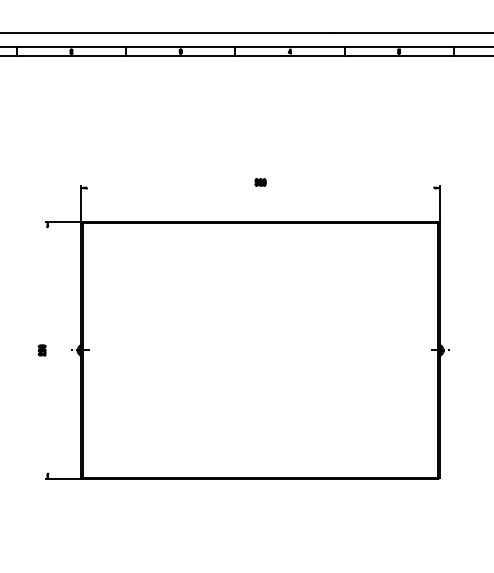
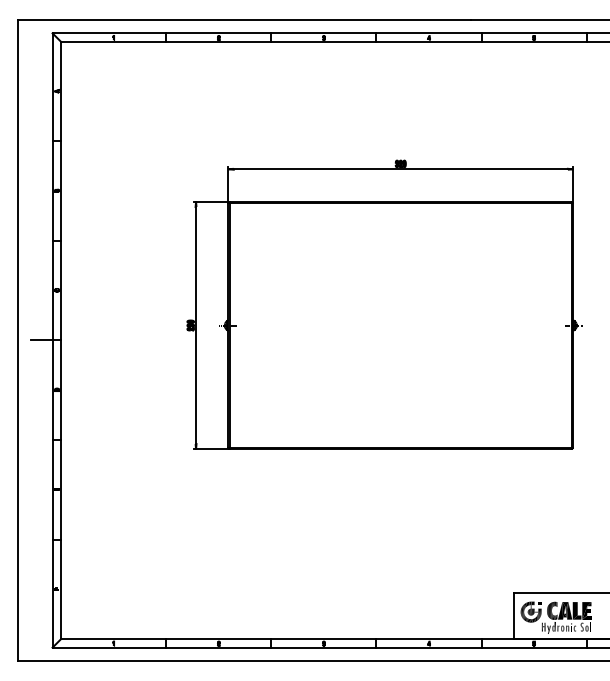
line: (260, 188) -> (400, 169), added
line: (48, 350) -> (196, 325), added

